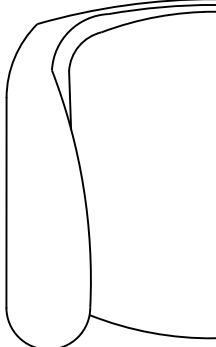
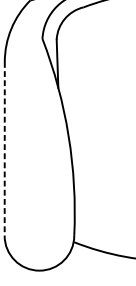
line: (6, 202) -> (4, 148), solid -> dashed

